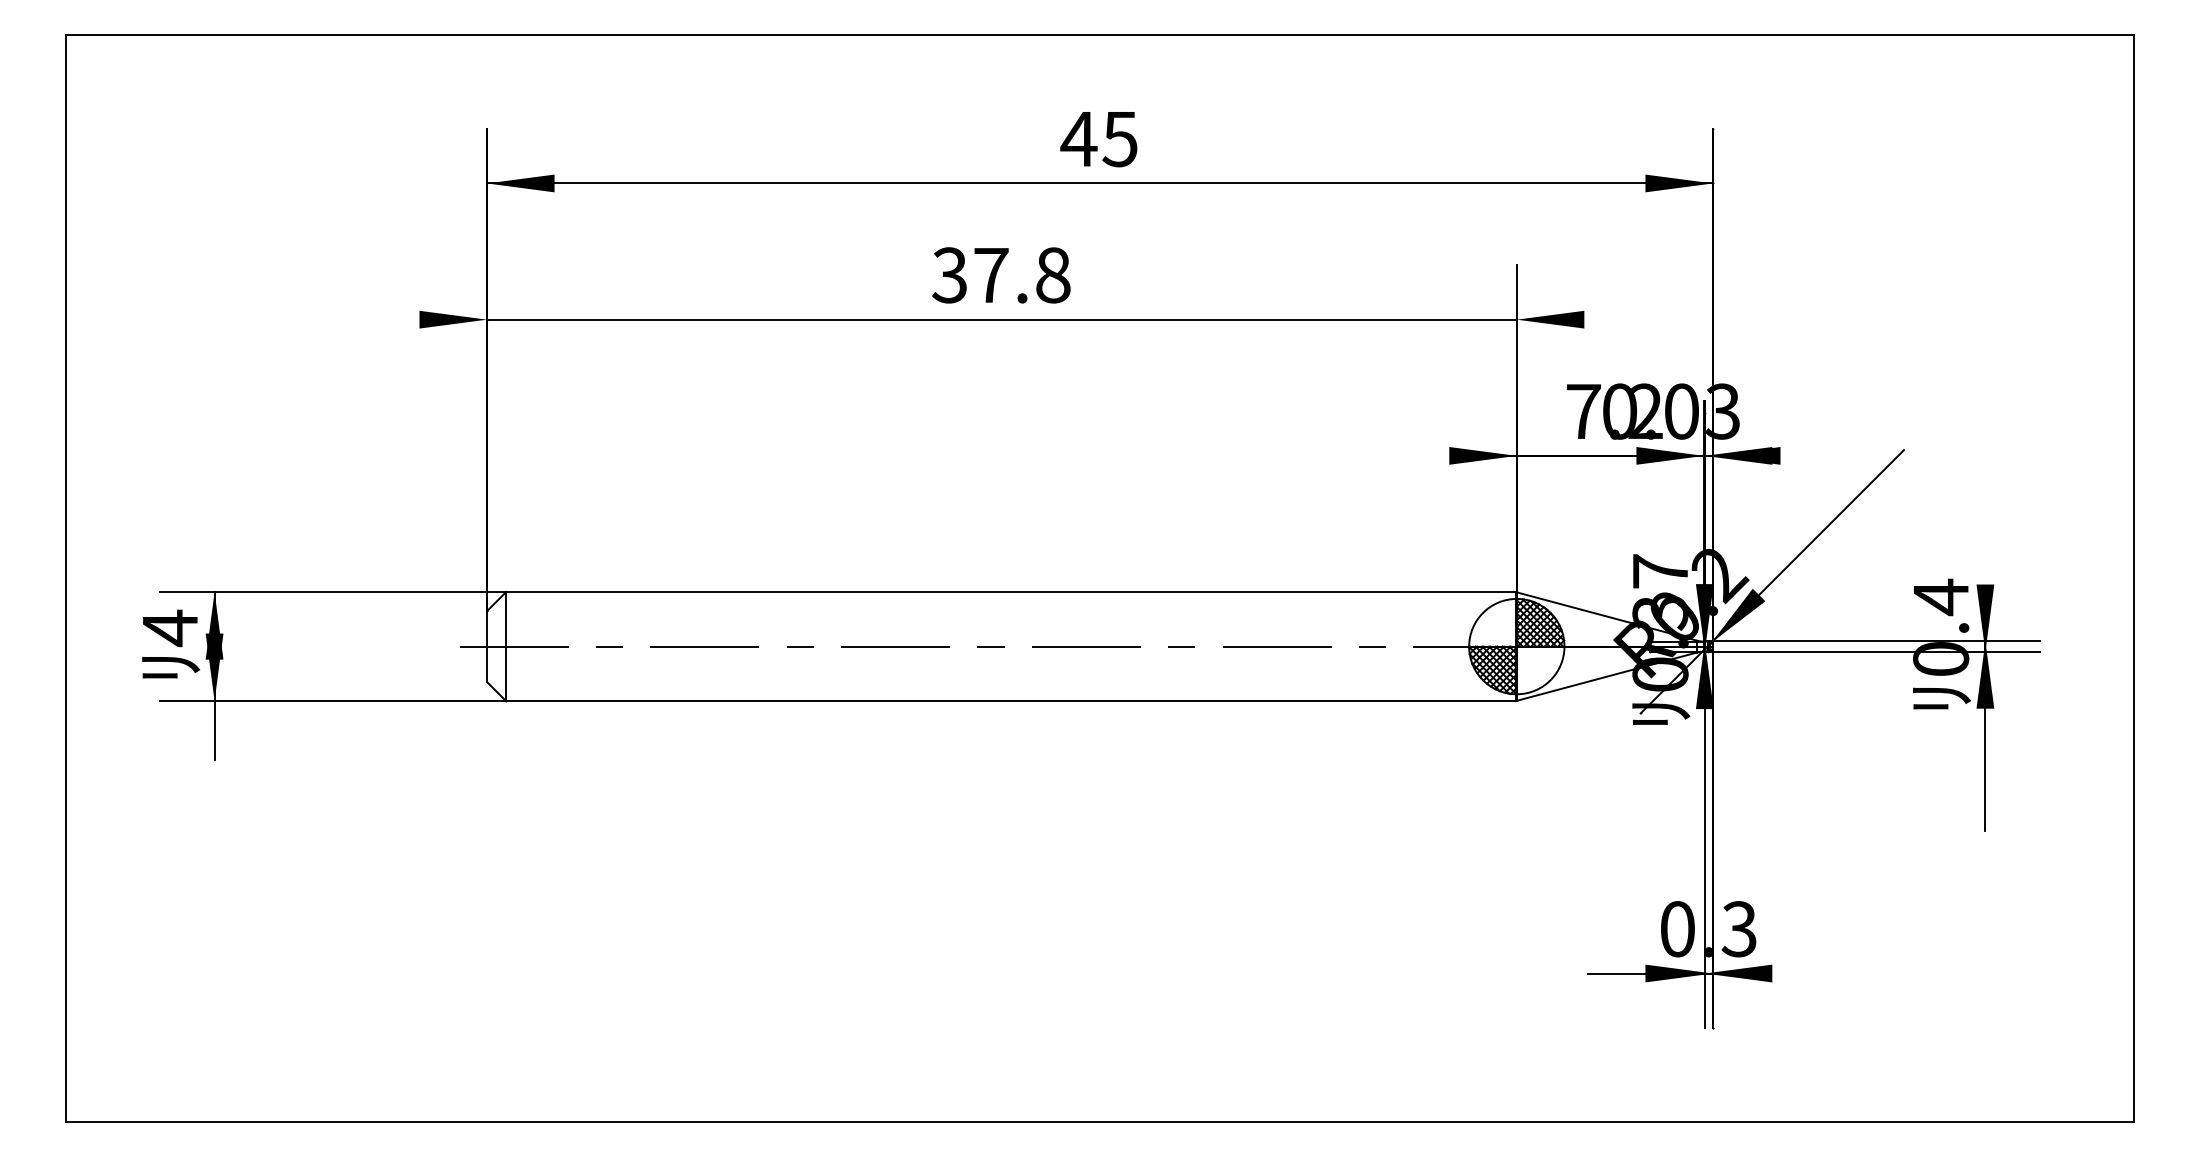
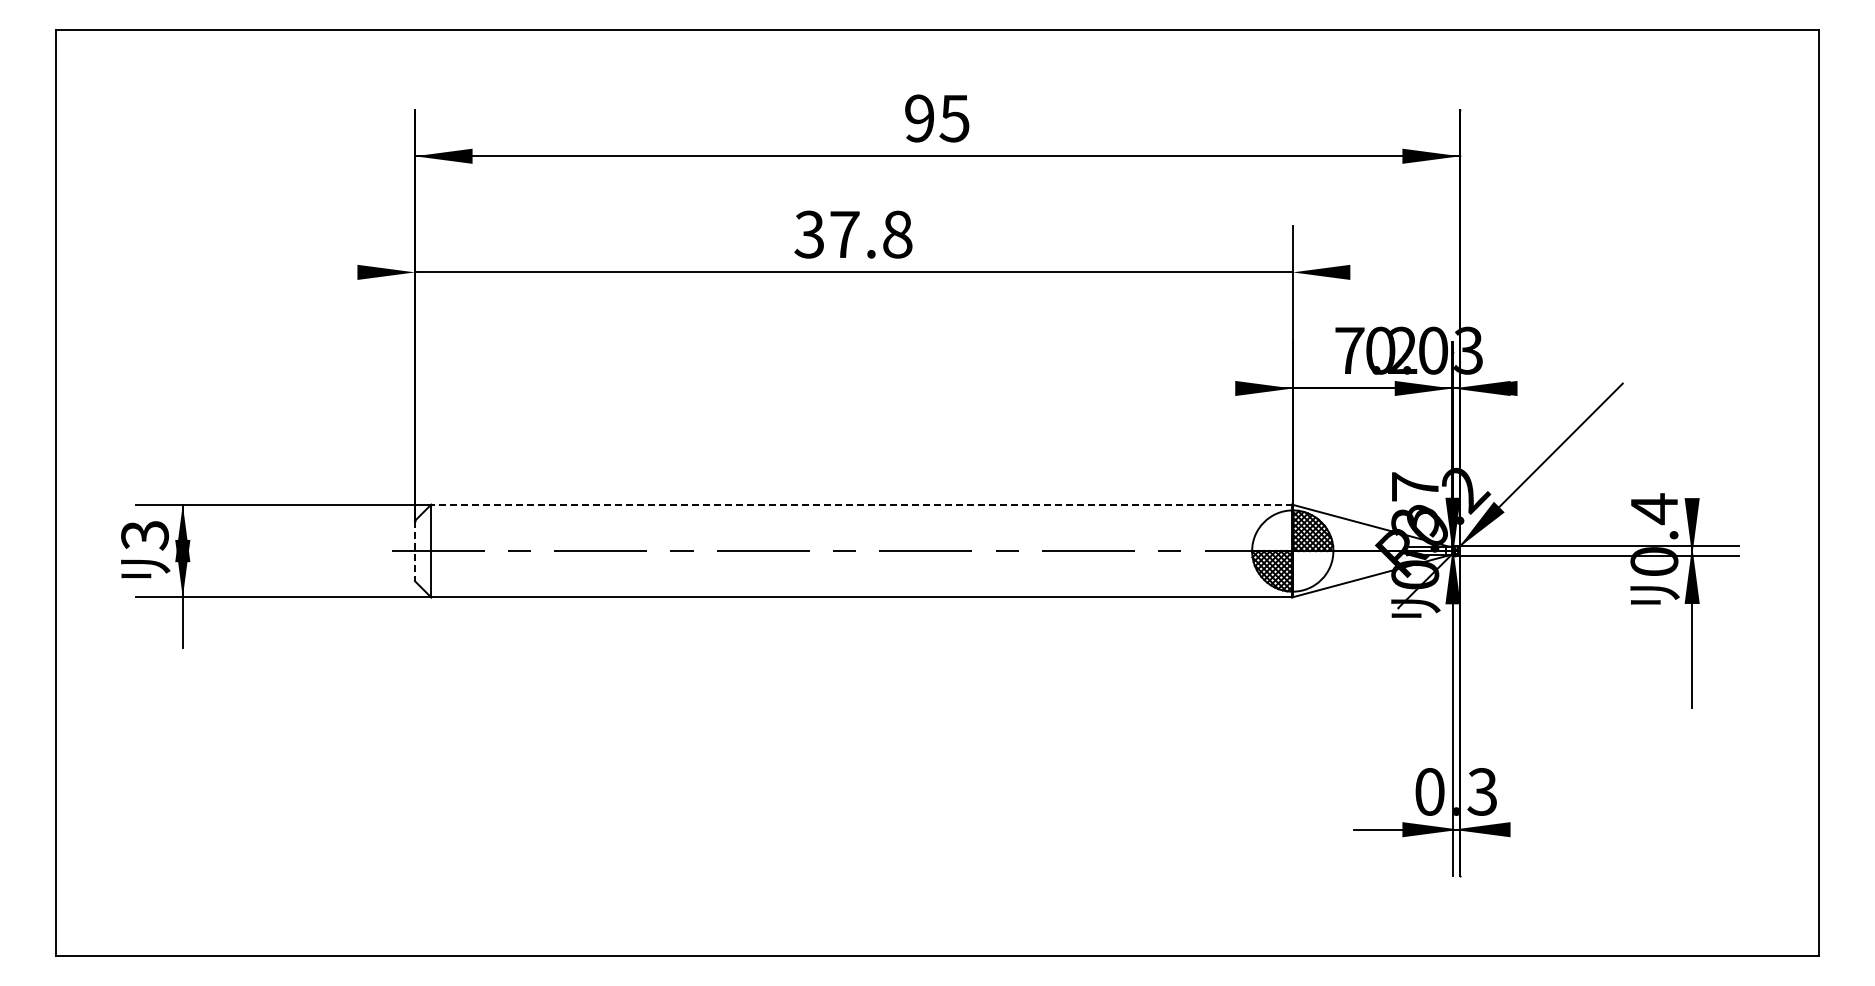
text: (1078, 139) -> (919, 118), 45 -> 95
line: (1012, 591) -> (862, 504), solid -> dashed
text: (170, 628) -> (145, 535), 4 -> 3
line: (487, 647) -> (415, 551), solid -> dashed

